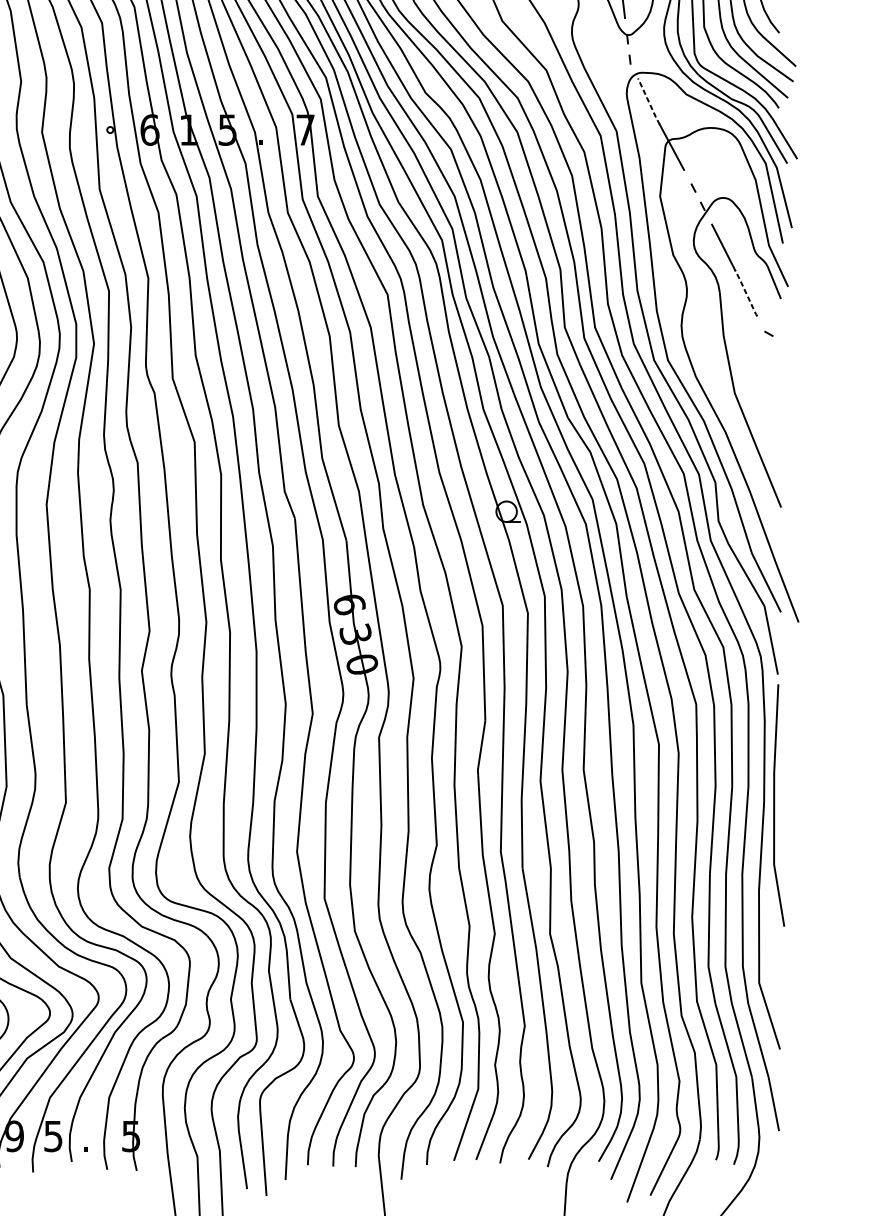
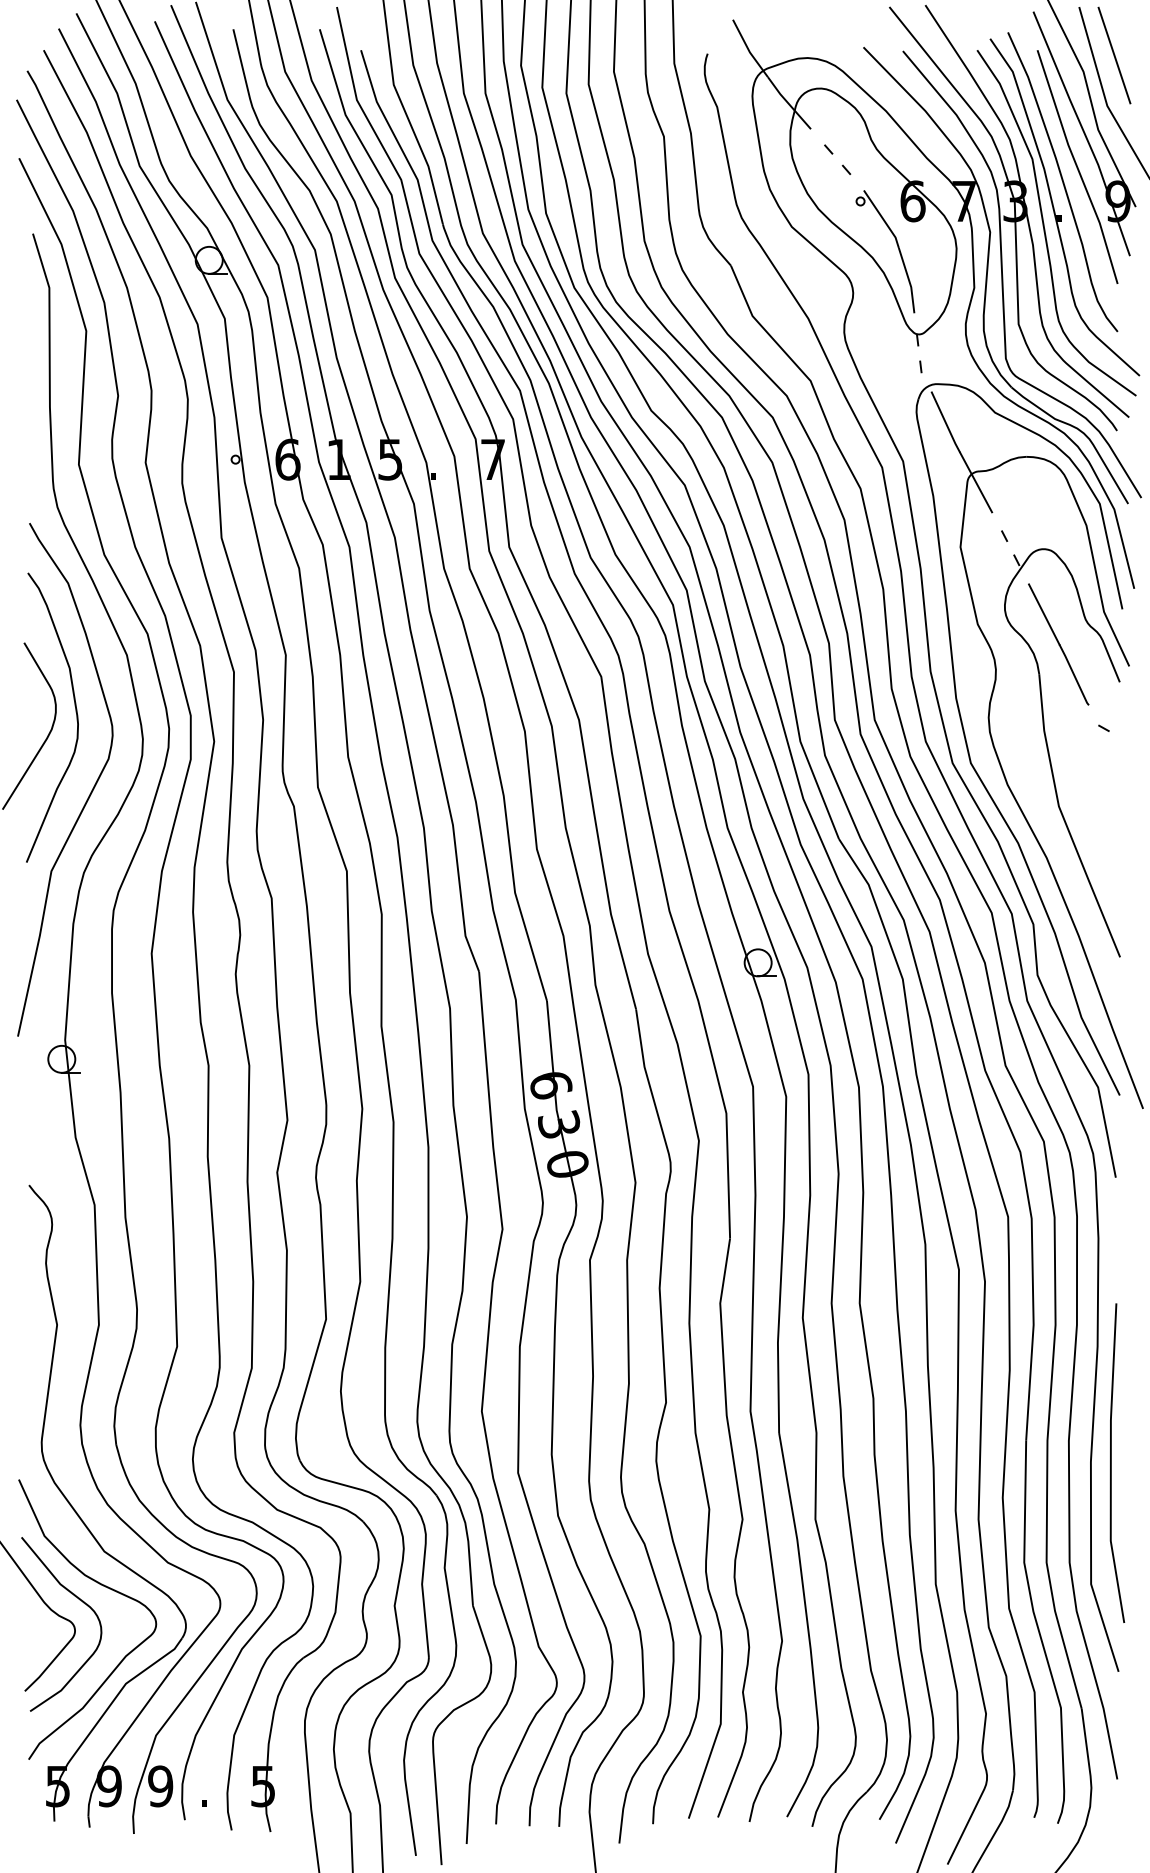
line: (648, 102) -> (945, 423), dashed -> solid
line: (746, 293) -> (1074, 675), dashed -> solid
line: (774, 804) -> (1111, 1462), moved
text: (53, 1136) -> (160, 1786), 5 -> 9

